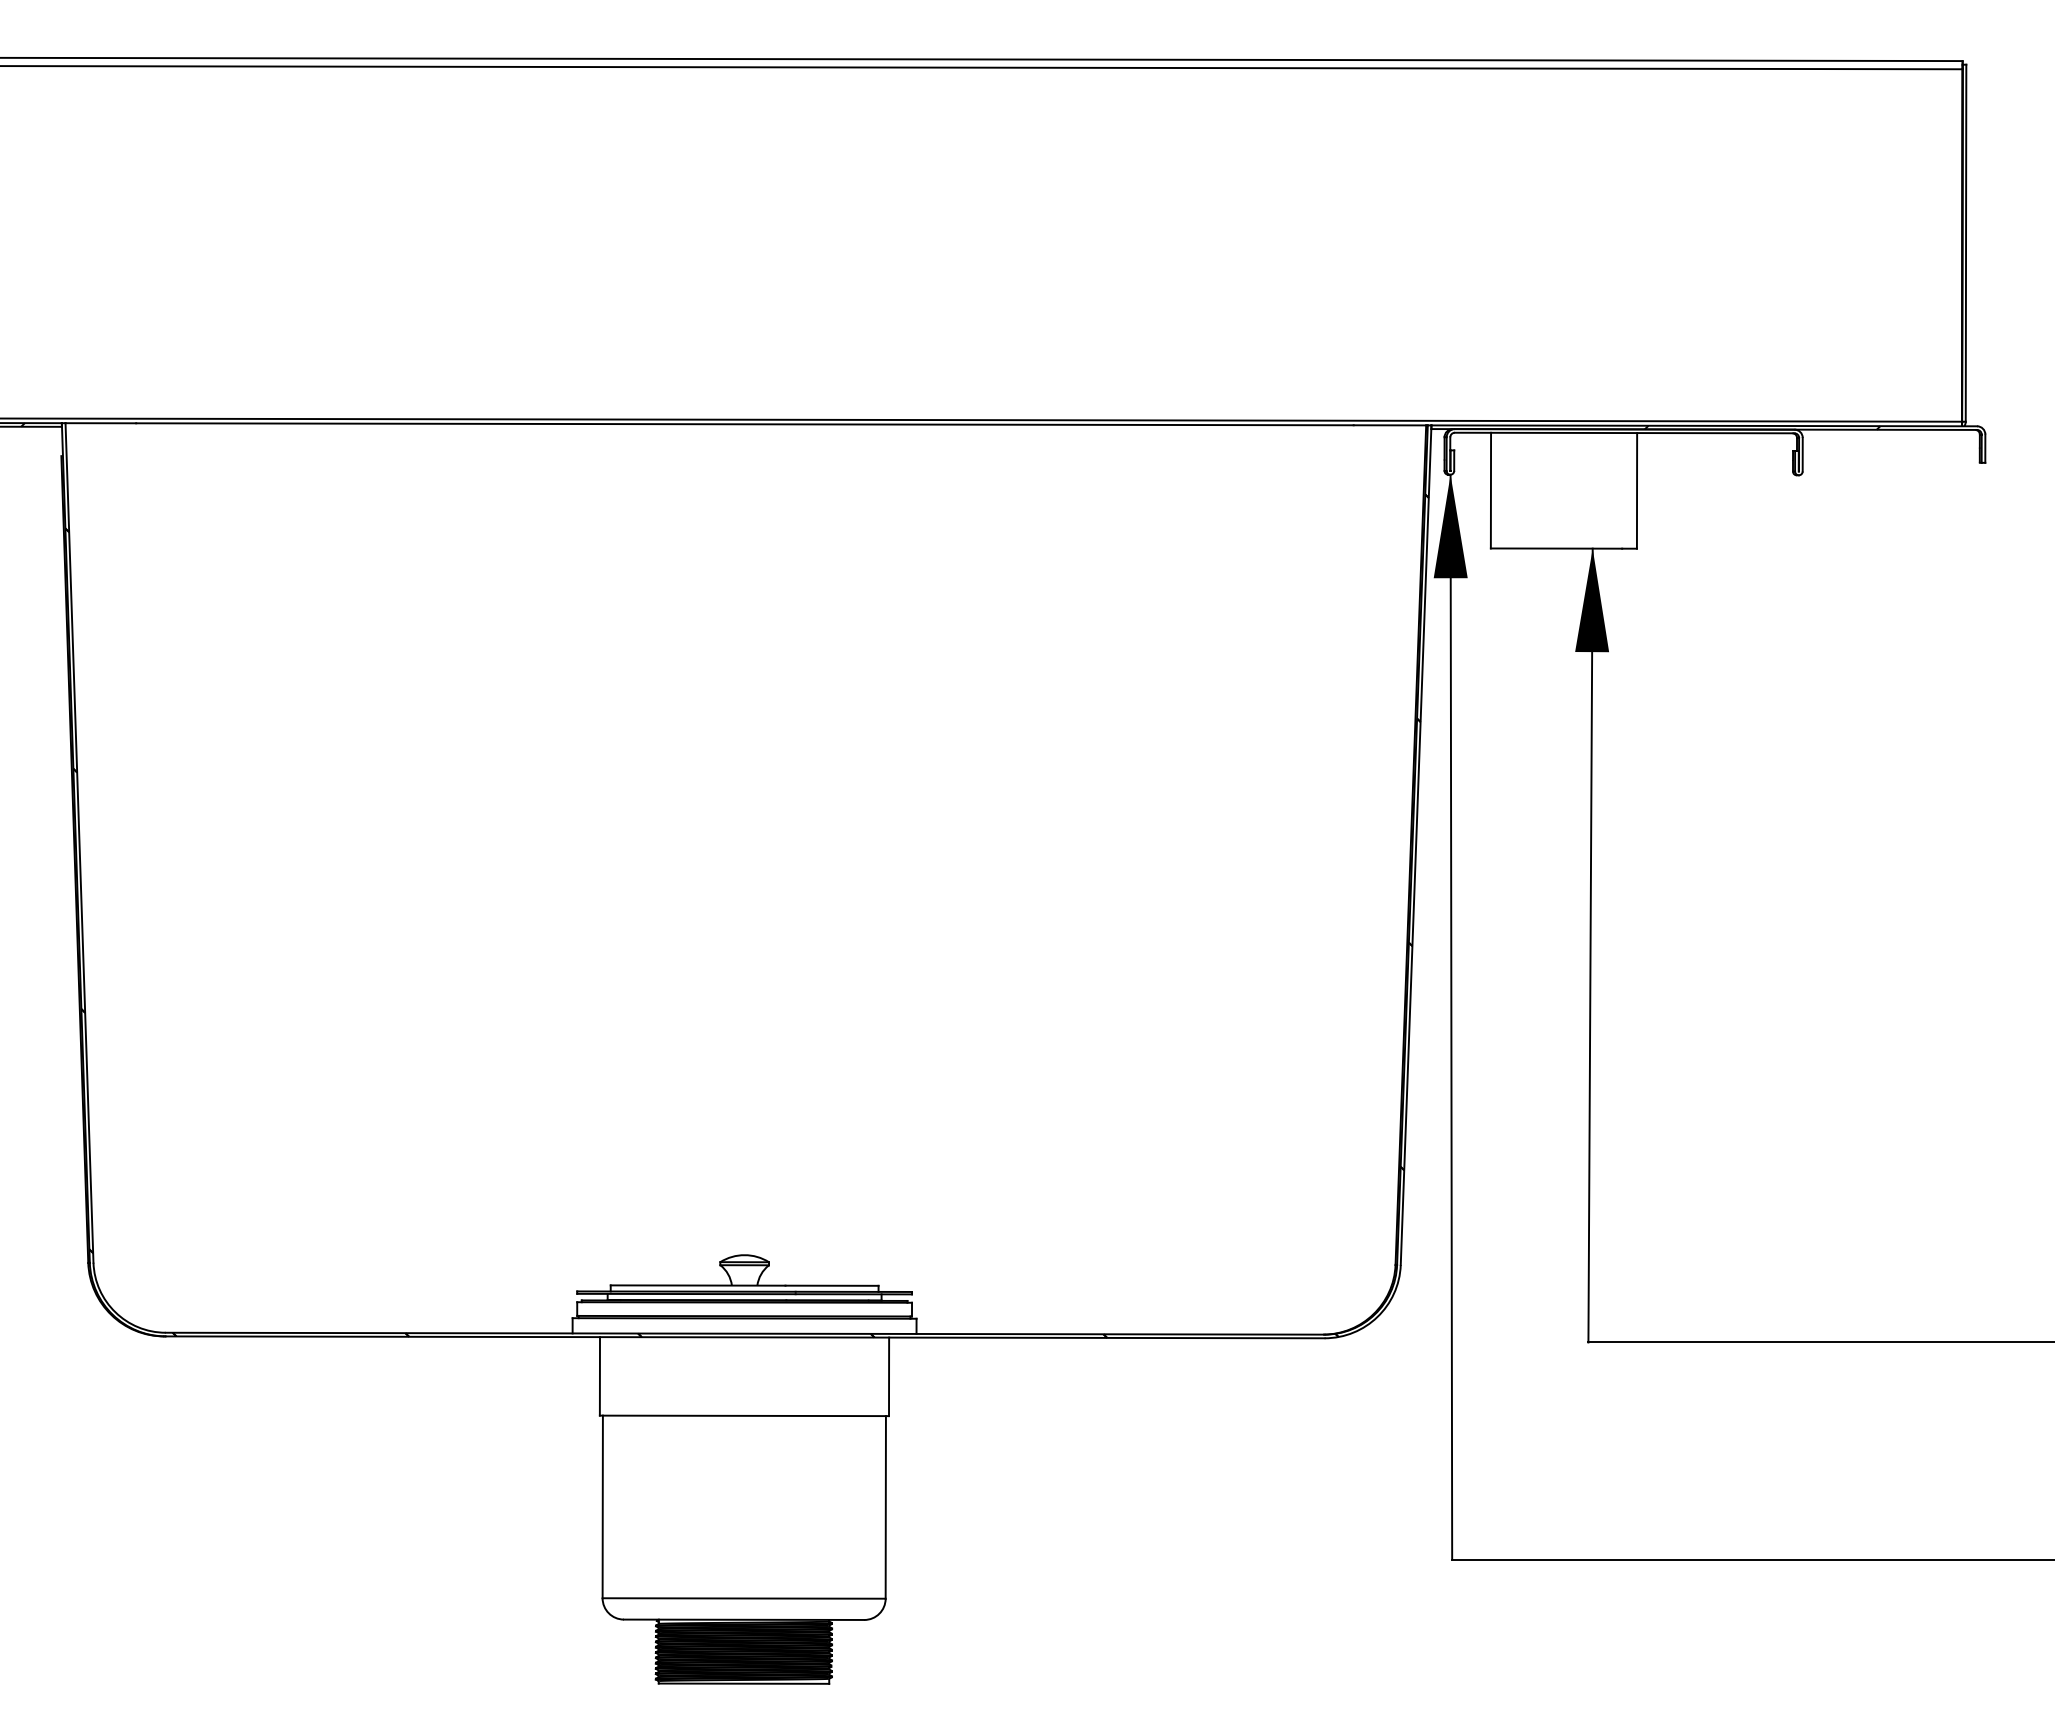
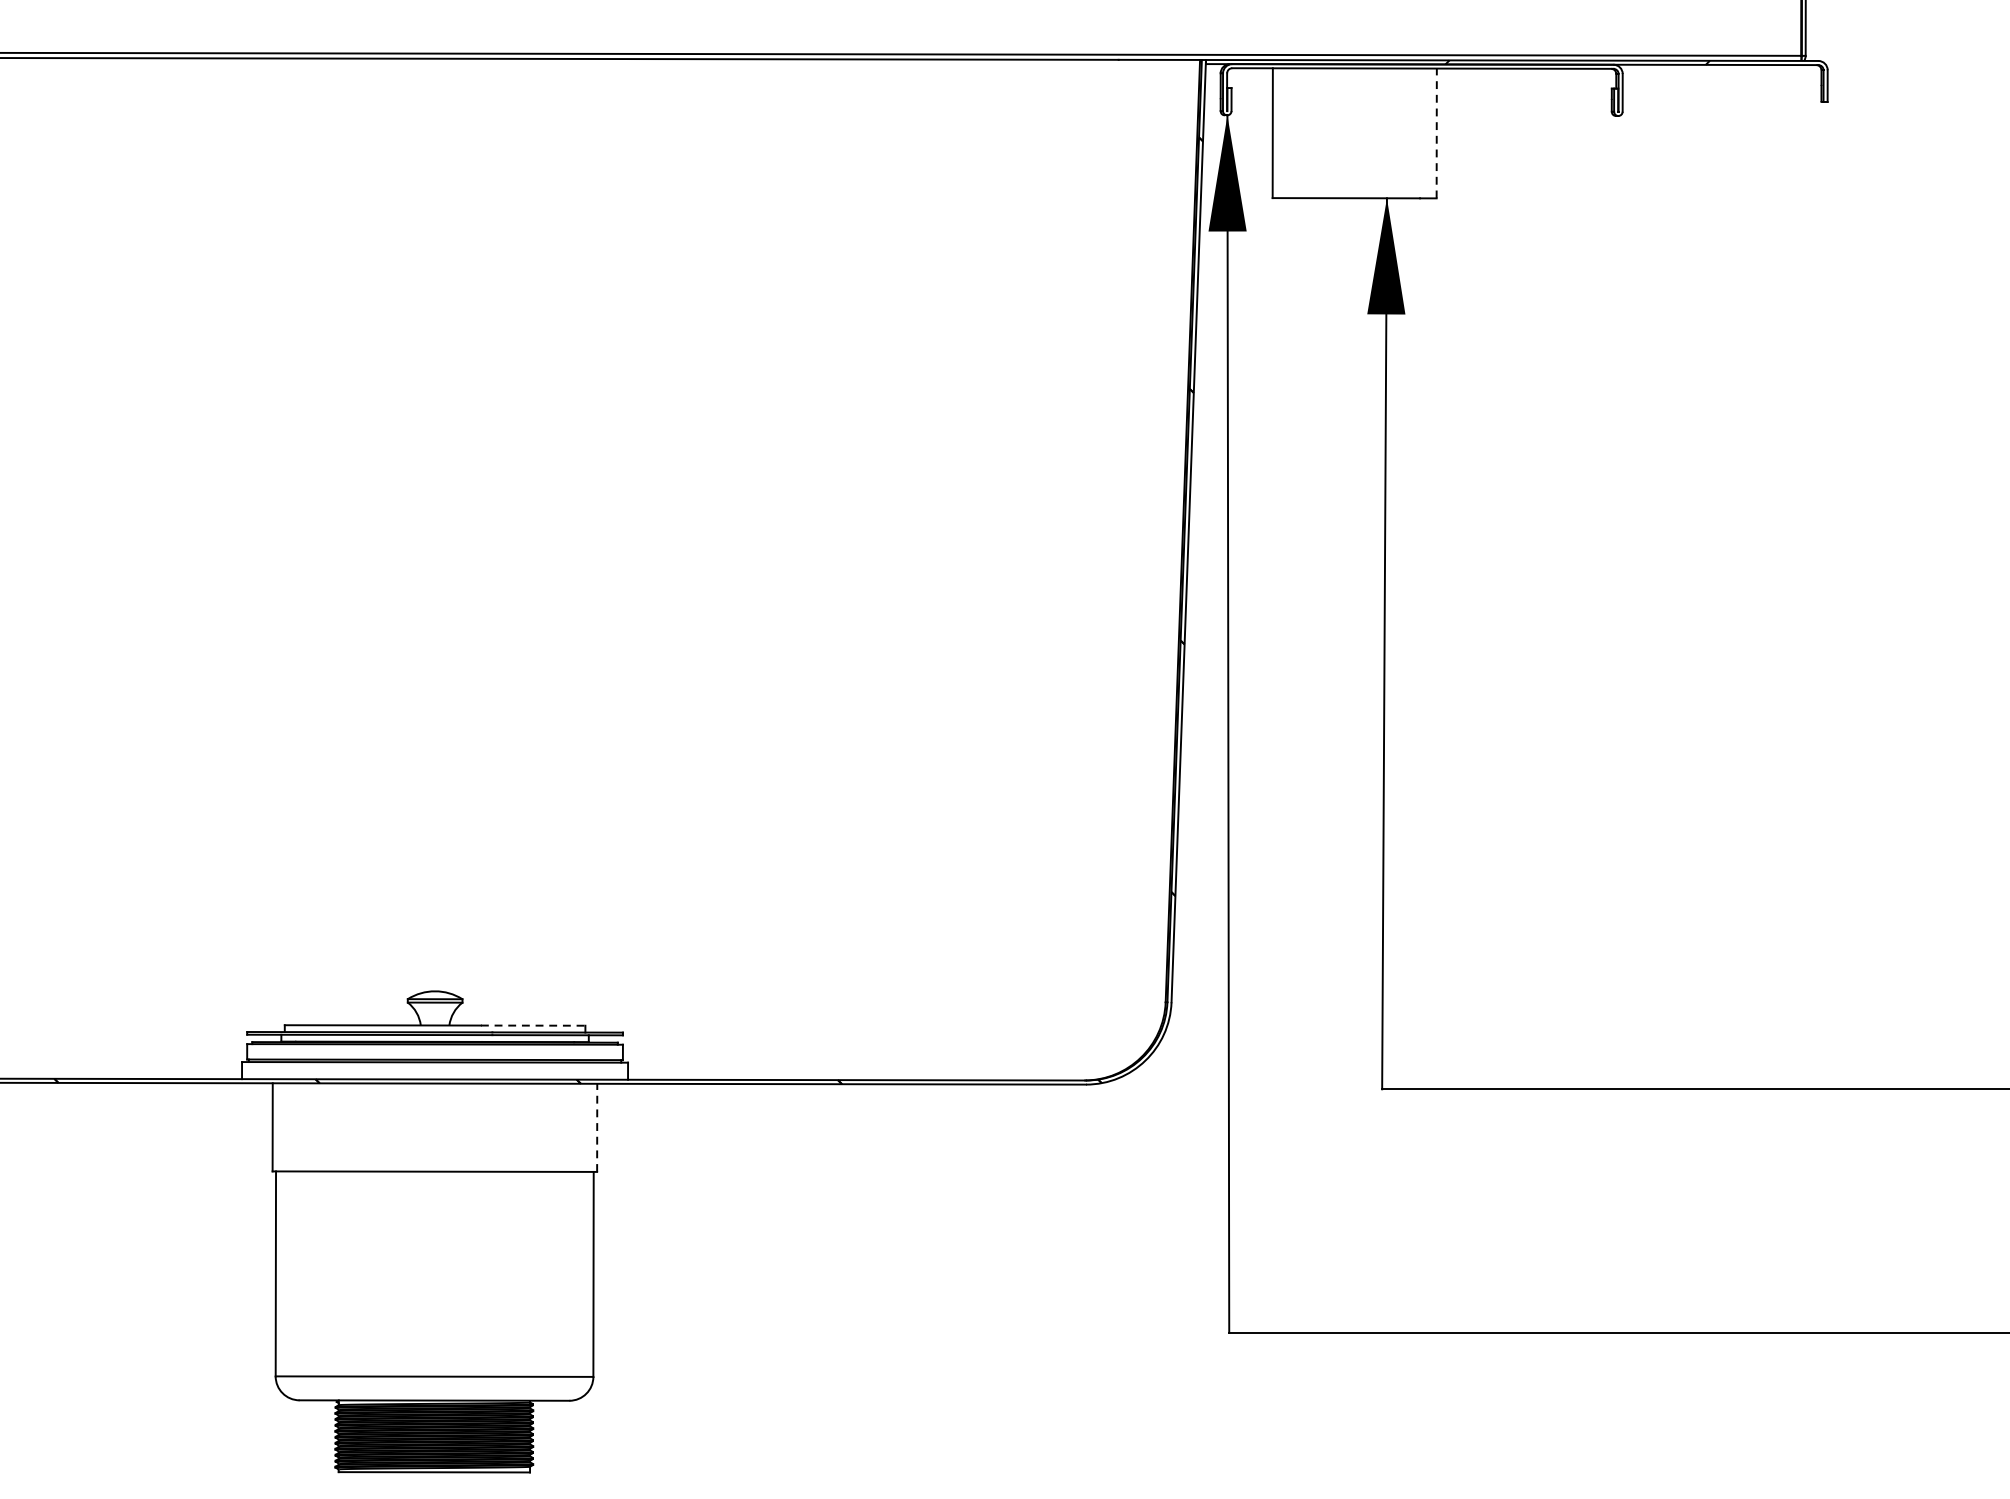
line: (1637, 490) -> (1437, 133), solid -> dashed
line: (832, 1285) -> (533, 1025), solid -> dashed
line: (889, 1376) -> (597, 1127), solid -> dashed

